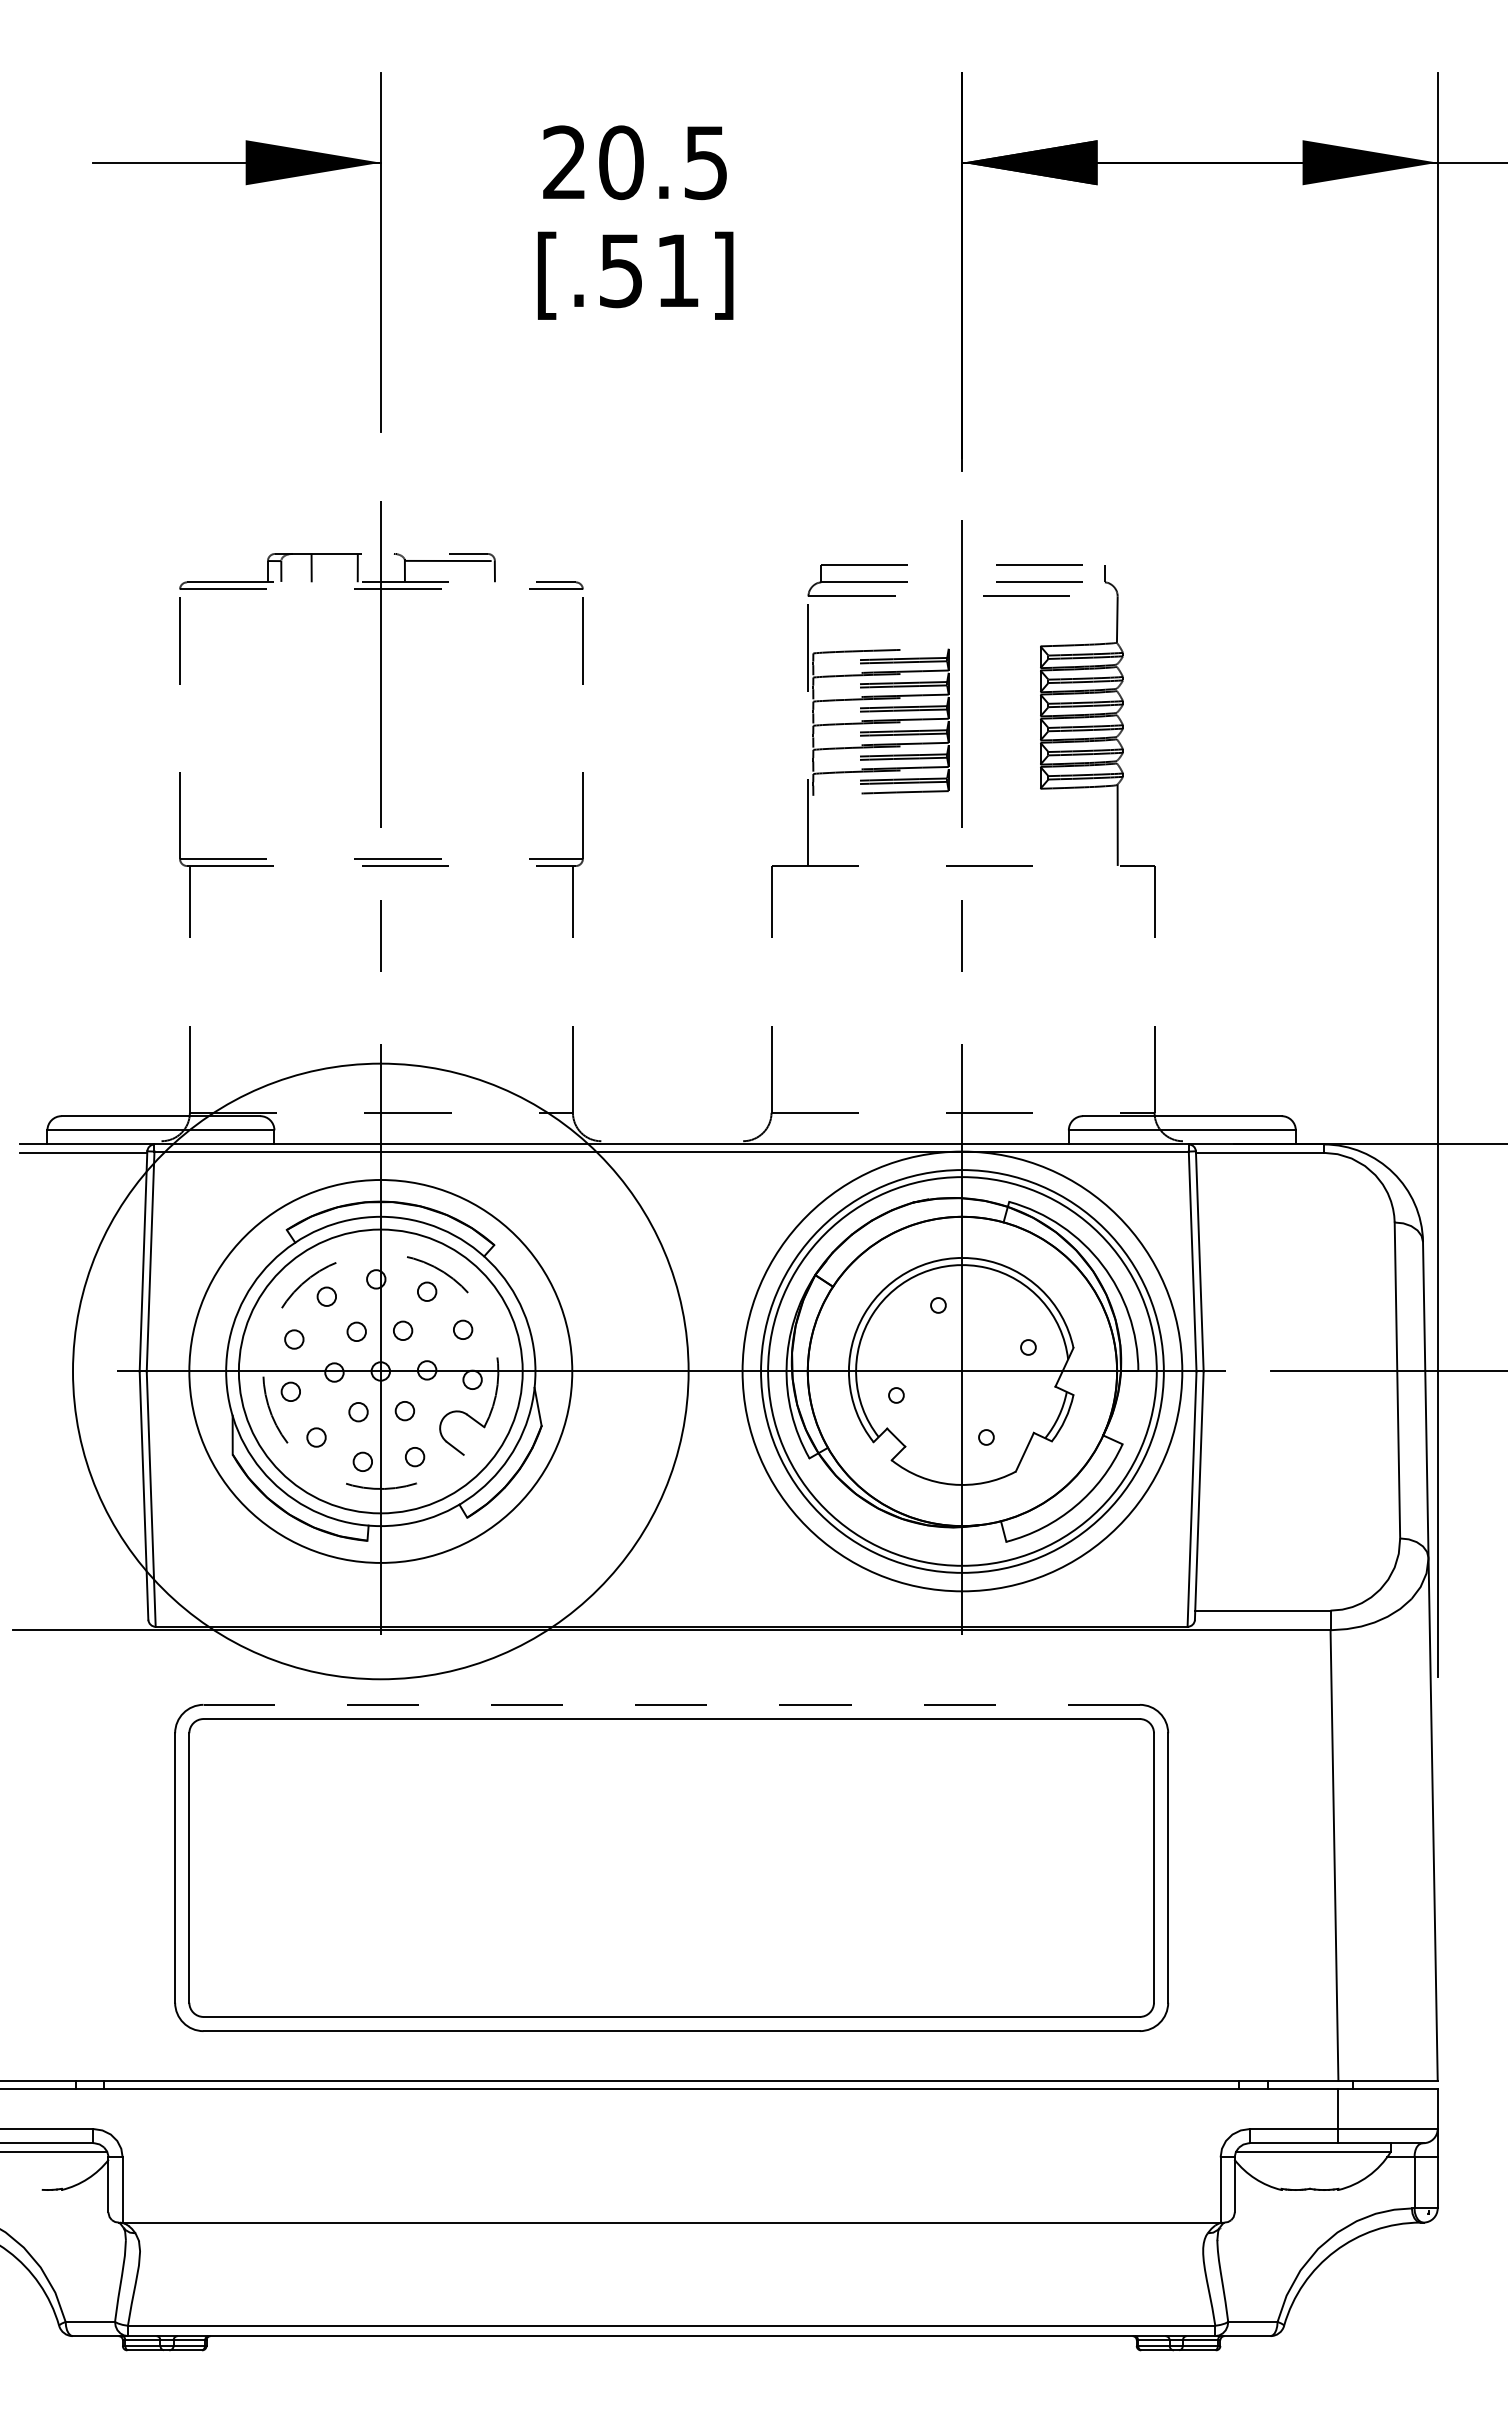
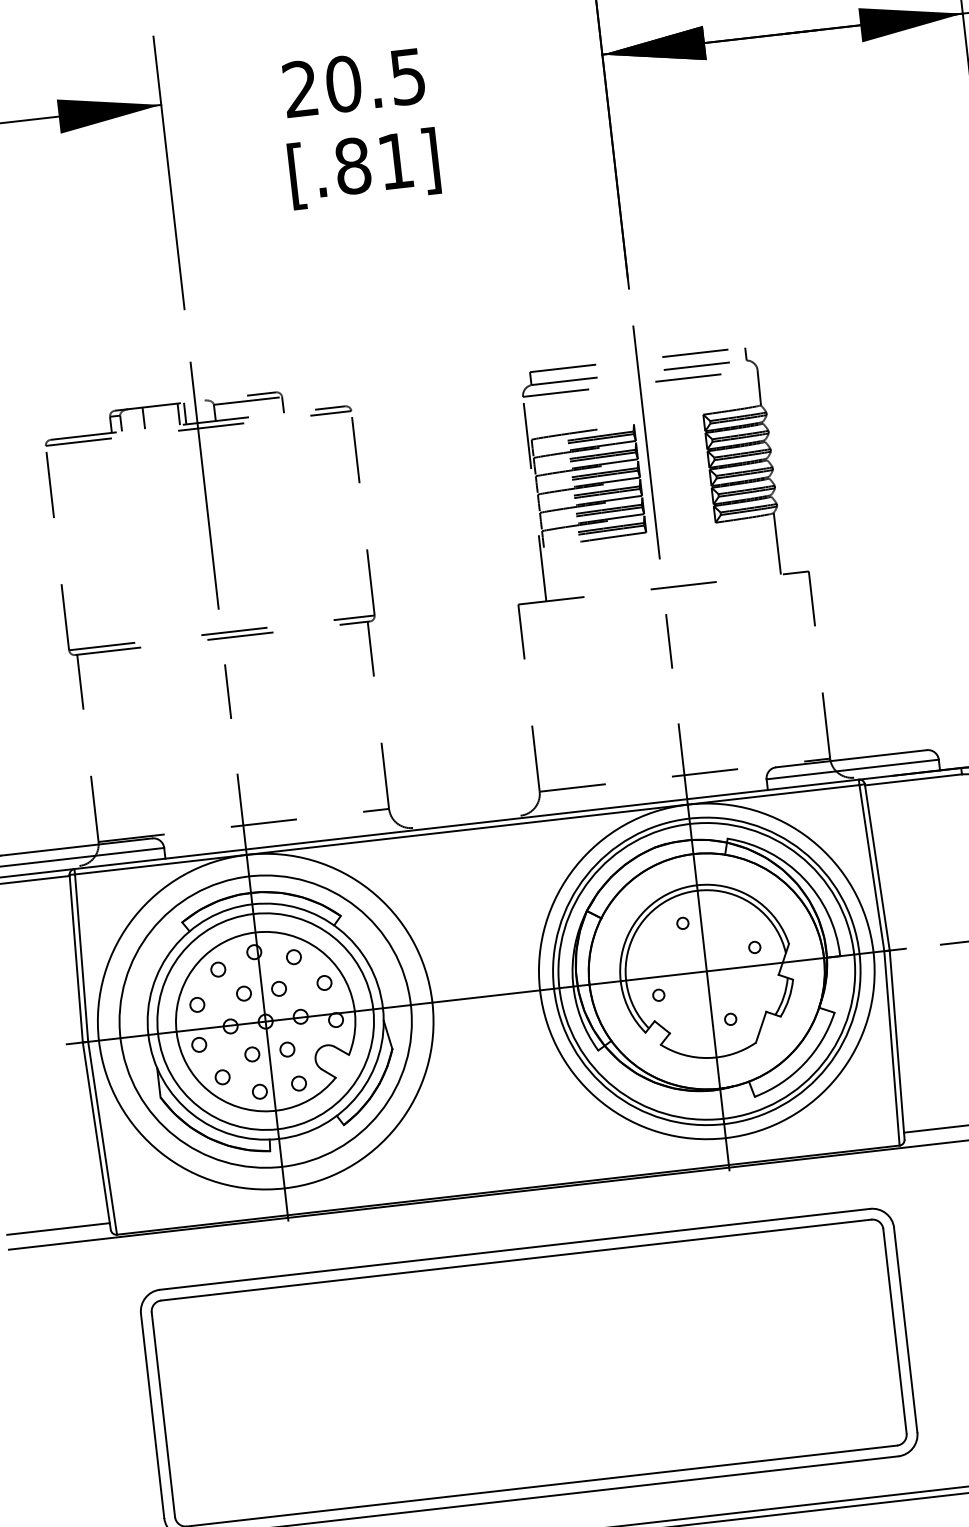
text: (621, 270) -> (353, 165), [.51] -> [.81]
line: (366, 567) -> (185, 413), added
arc: (286, 1301) -> (188, 976), dashed -> solid
circle: (380, 1371) -> (265, 1021), size x0.71
line: (80, 1610) -> (58, 1228), added
line: (671, 1704) -> (514, 1249), dashed -> solid

